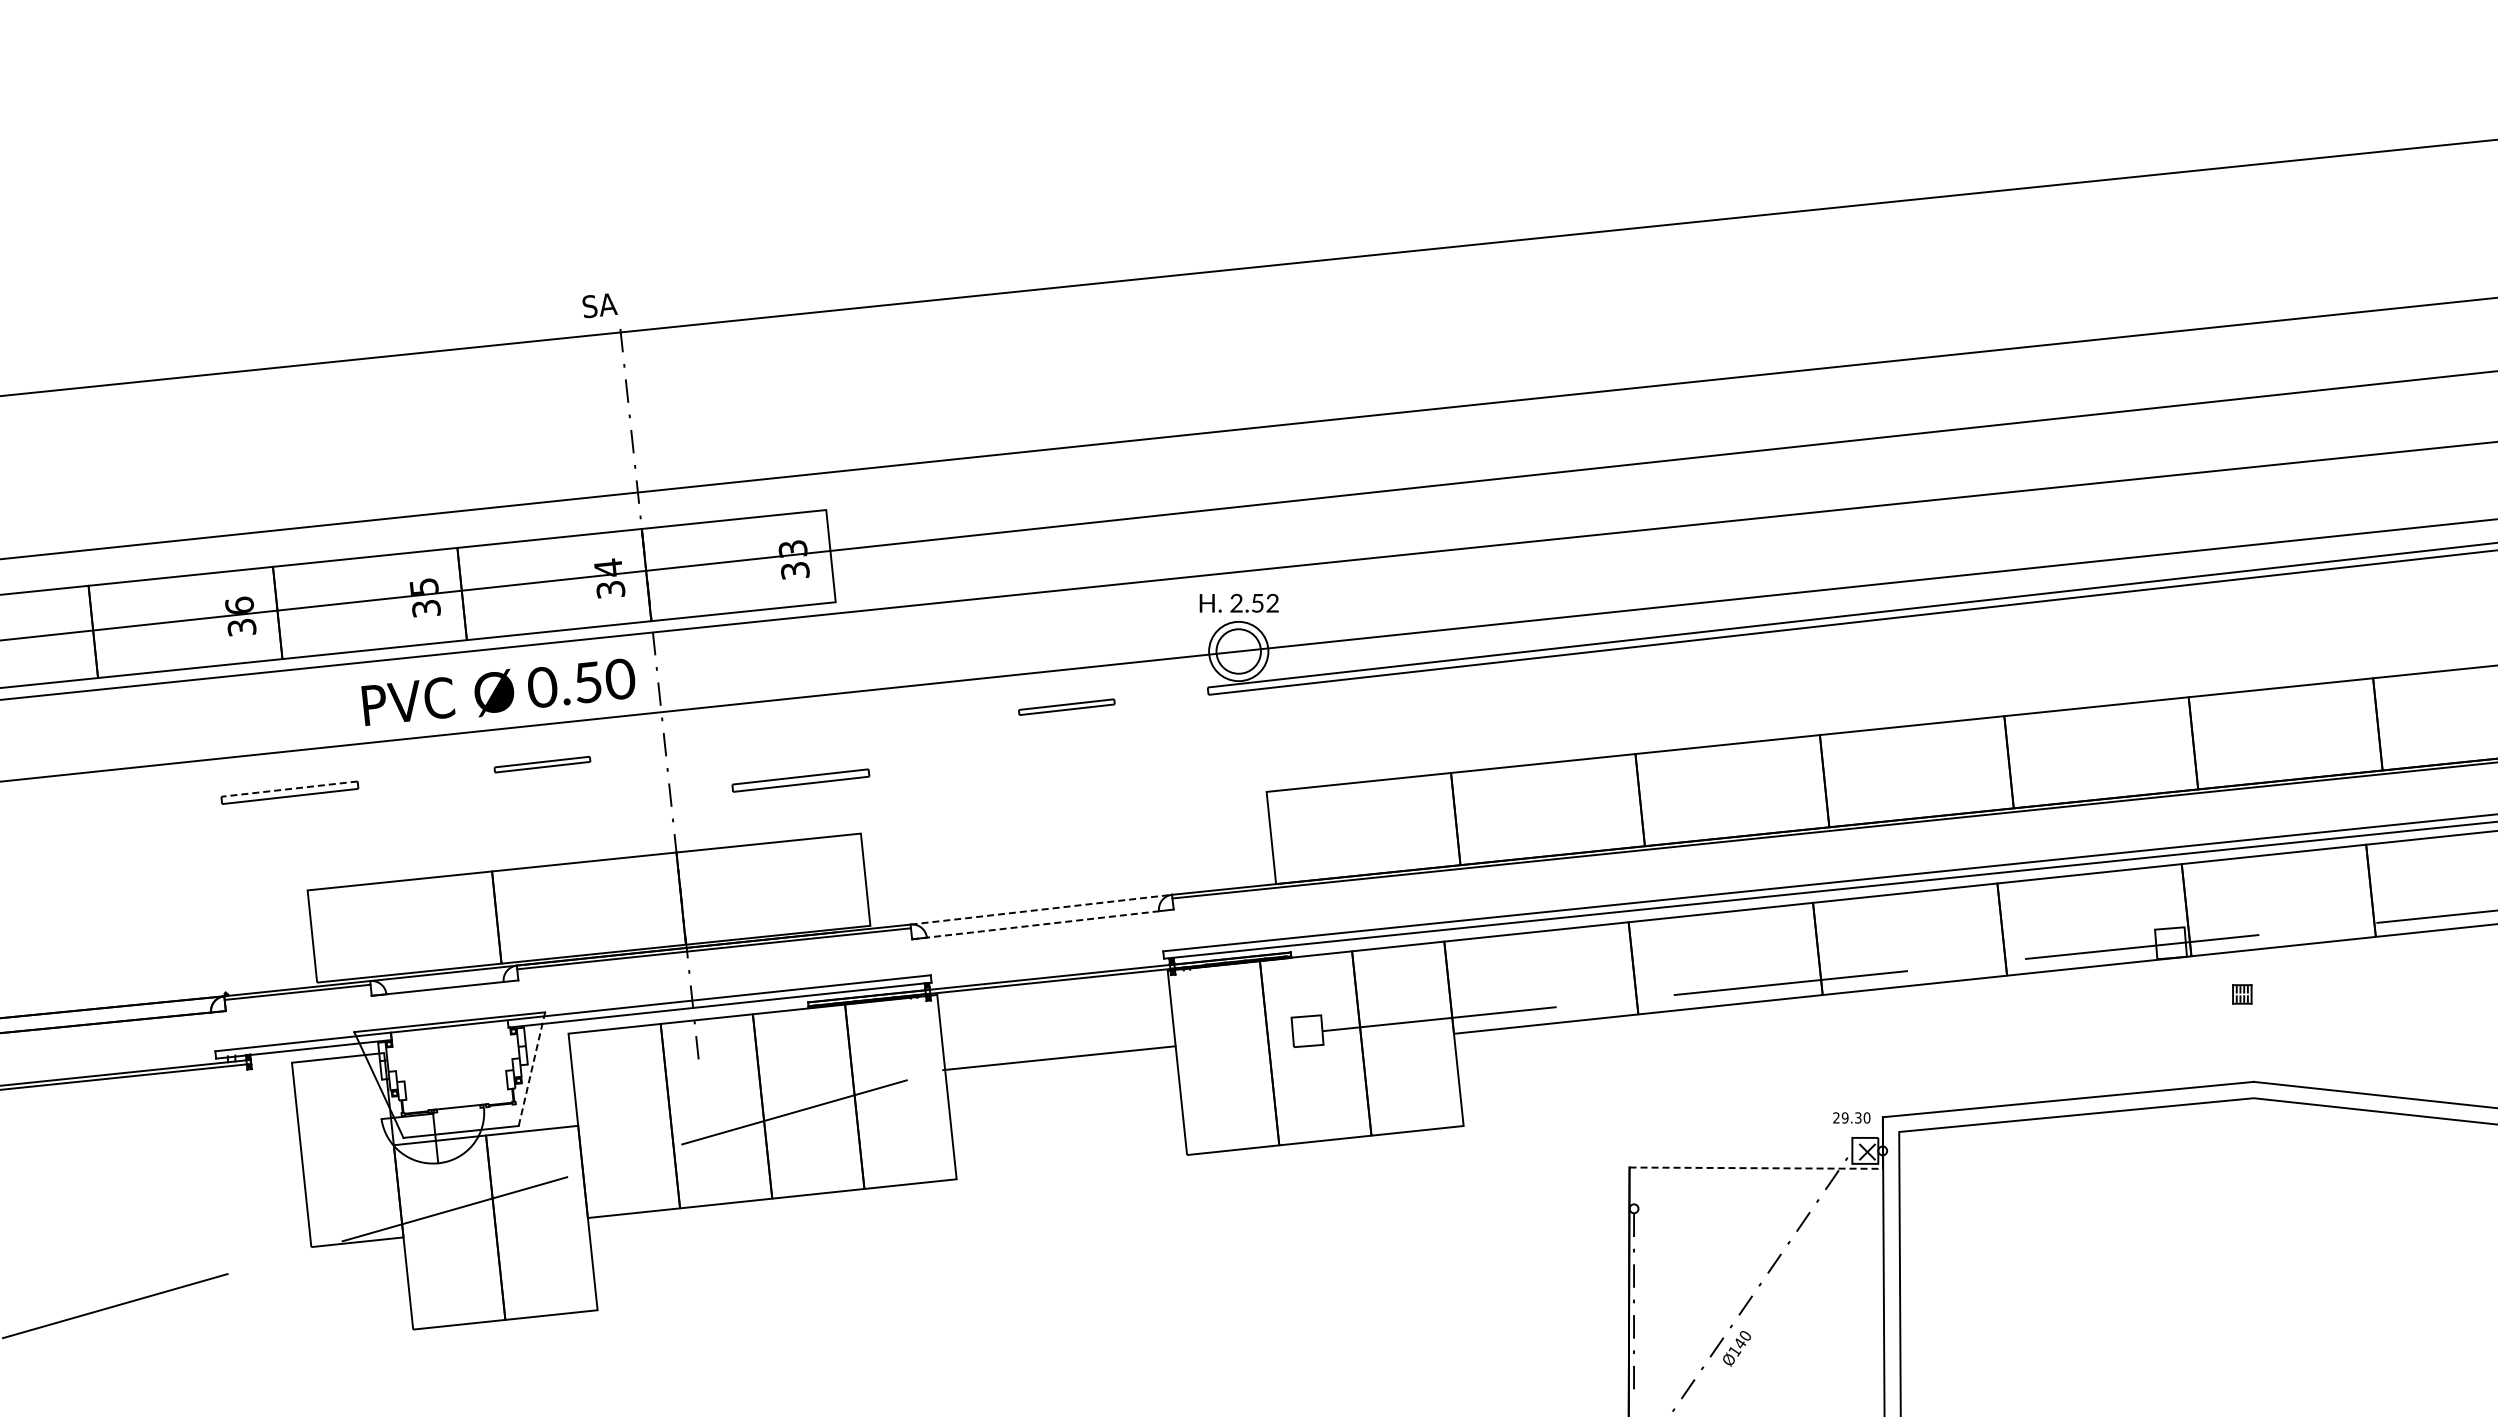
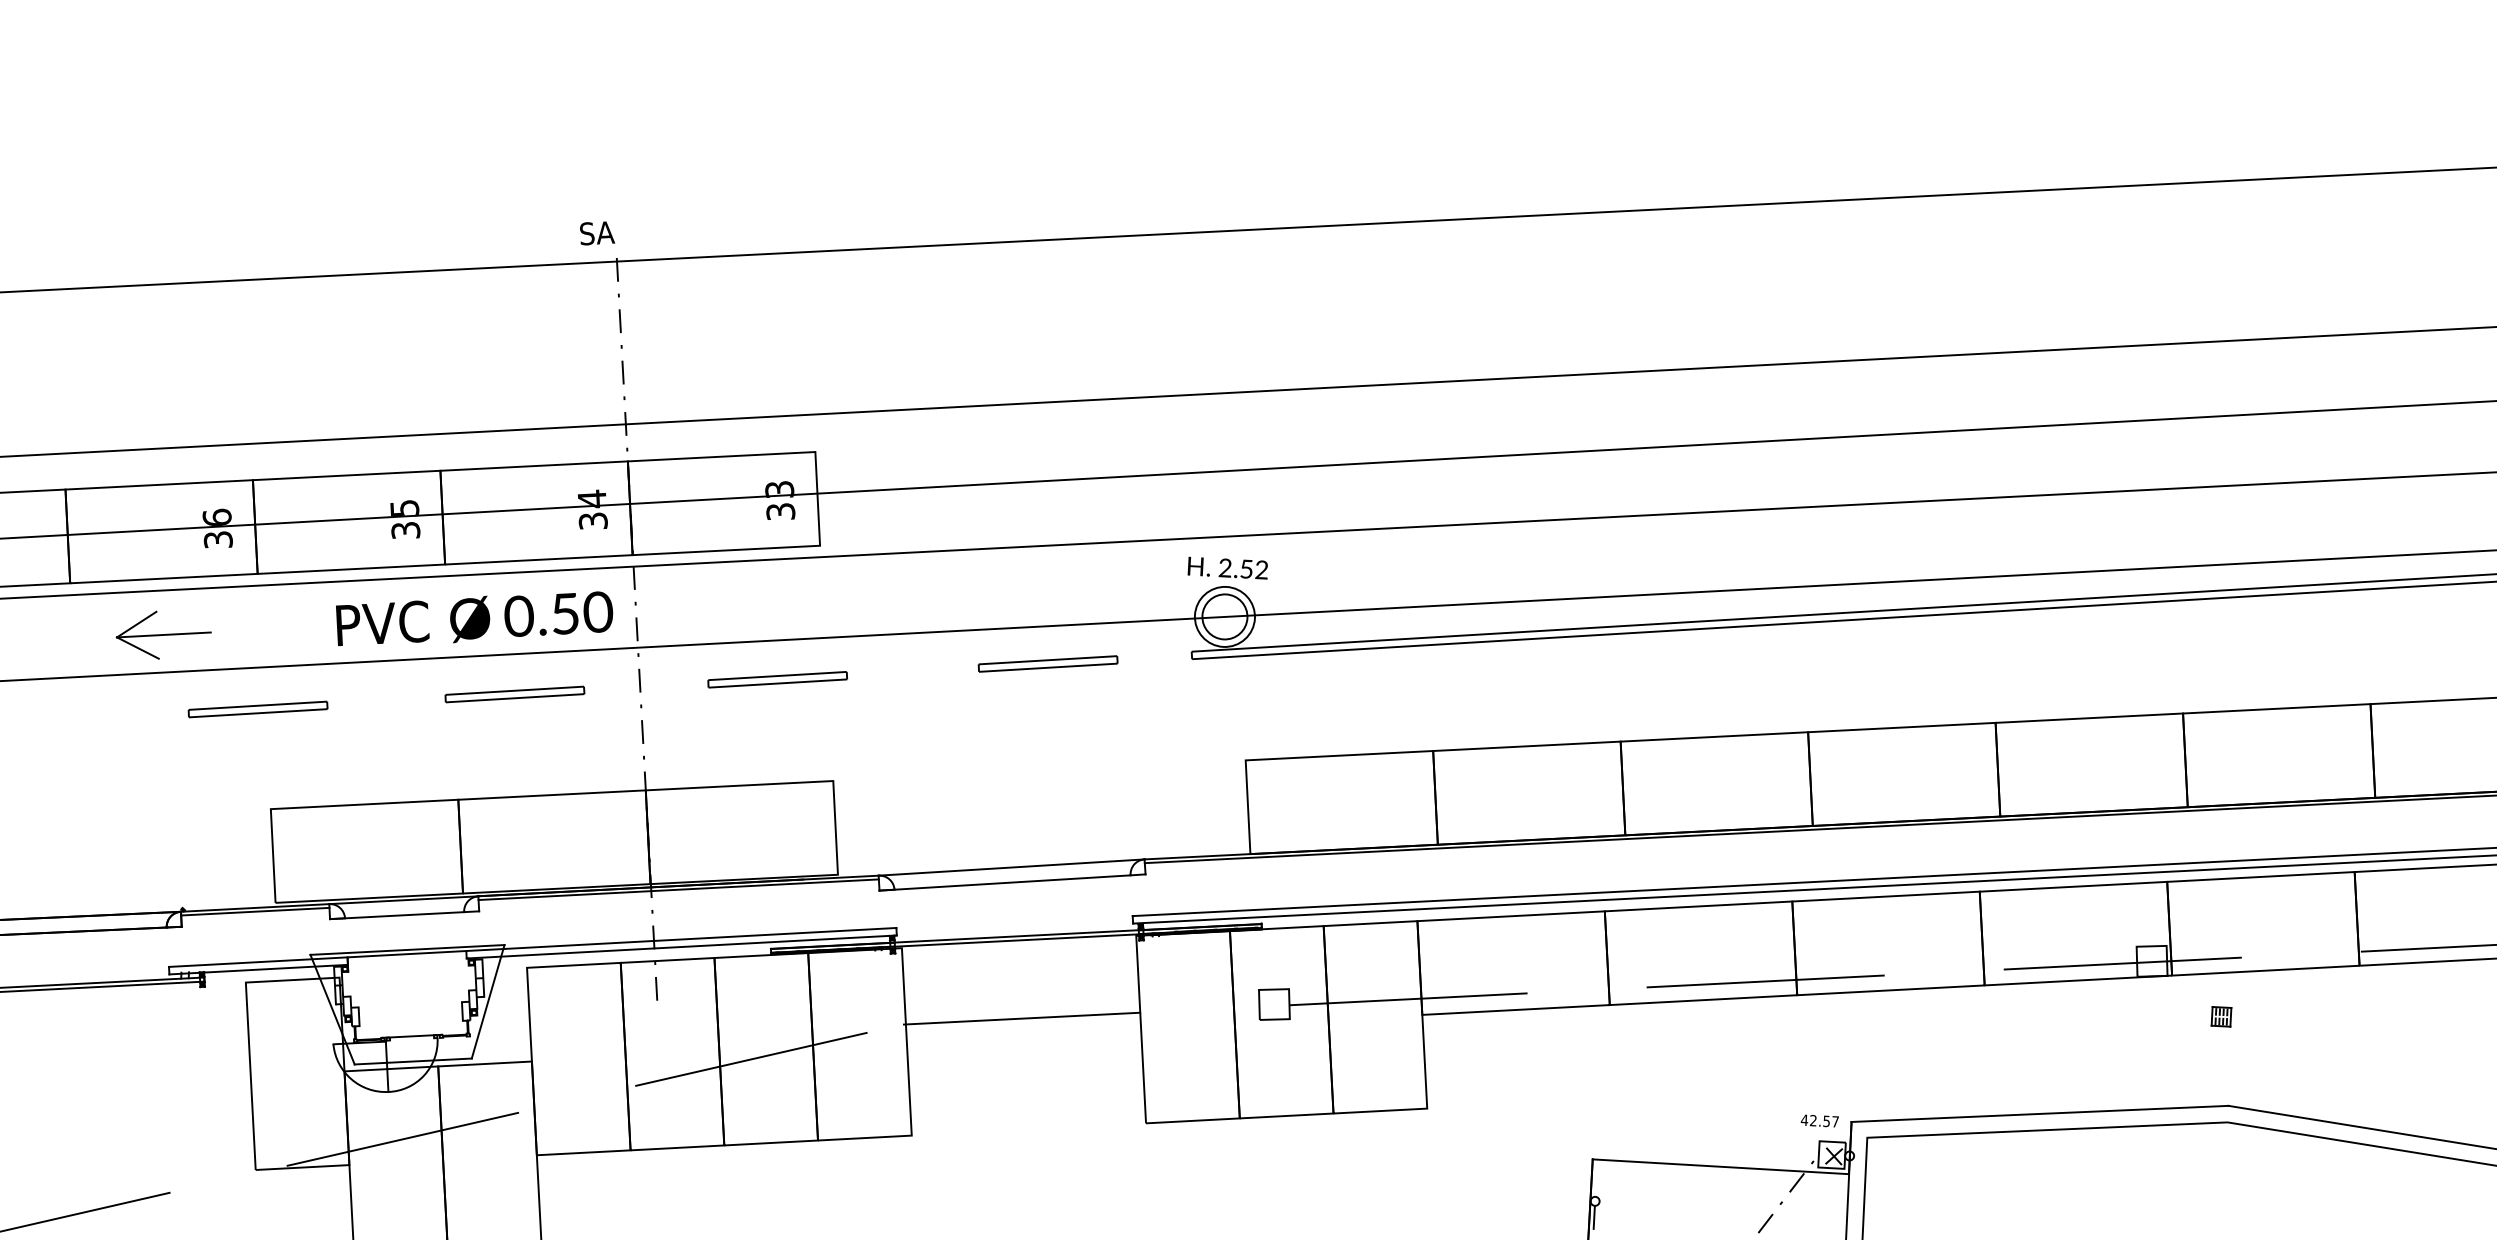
part: (1066, 707) -> (1047, 664), size x1.43
part: (193, 724) -> (164, 635), added
part: (542, 764) -> (514, 694), size x1.43
part: (800, 780) -> (777, 679), moved
line: (289, 789) -> (257, 706), dashed -> solid
line: (1041, 909) -> (1011, 867), dashed -> solid
line: (1036, 925) -> (1005, 883), dashed -> solid
line: (532, 1068) -> (488, 1001), dashed -> solid
text: (1851, 1117) -> (1819, 1120), 29.30 -> 42.57
line: (1756, 1168) -> (1721, 1167), dashed -> solid

